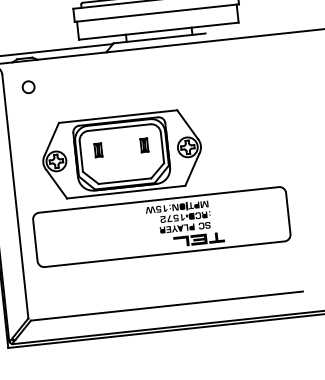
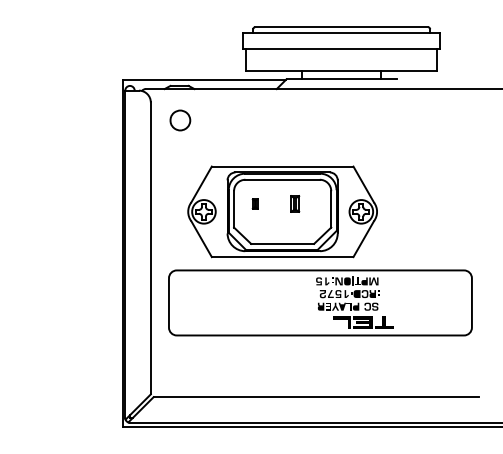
part: (28, 87) -> (180, 120), size x1.4
part: (144, 144) -> (295, 203), moved
part: (98, 149) -> (255, 203), size x0.6
fill: (150, 210) -> (309, 281), removed

